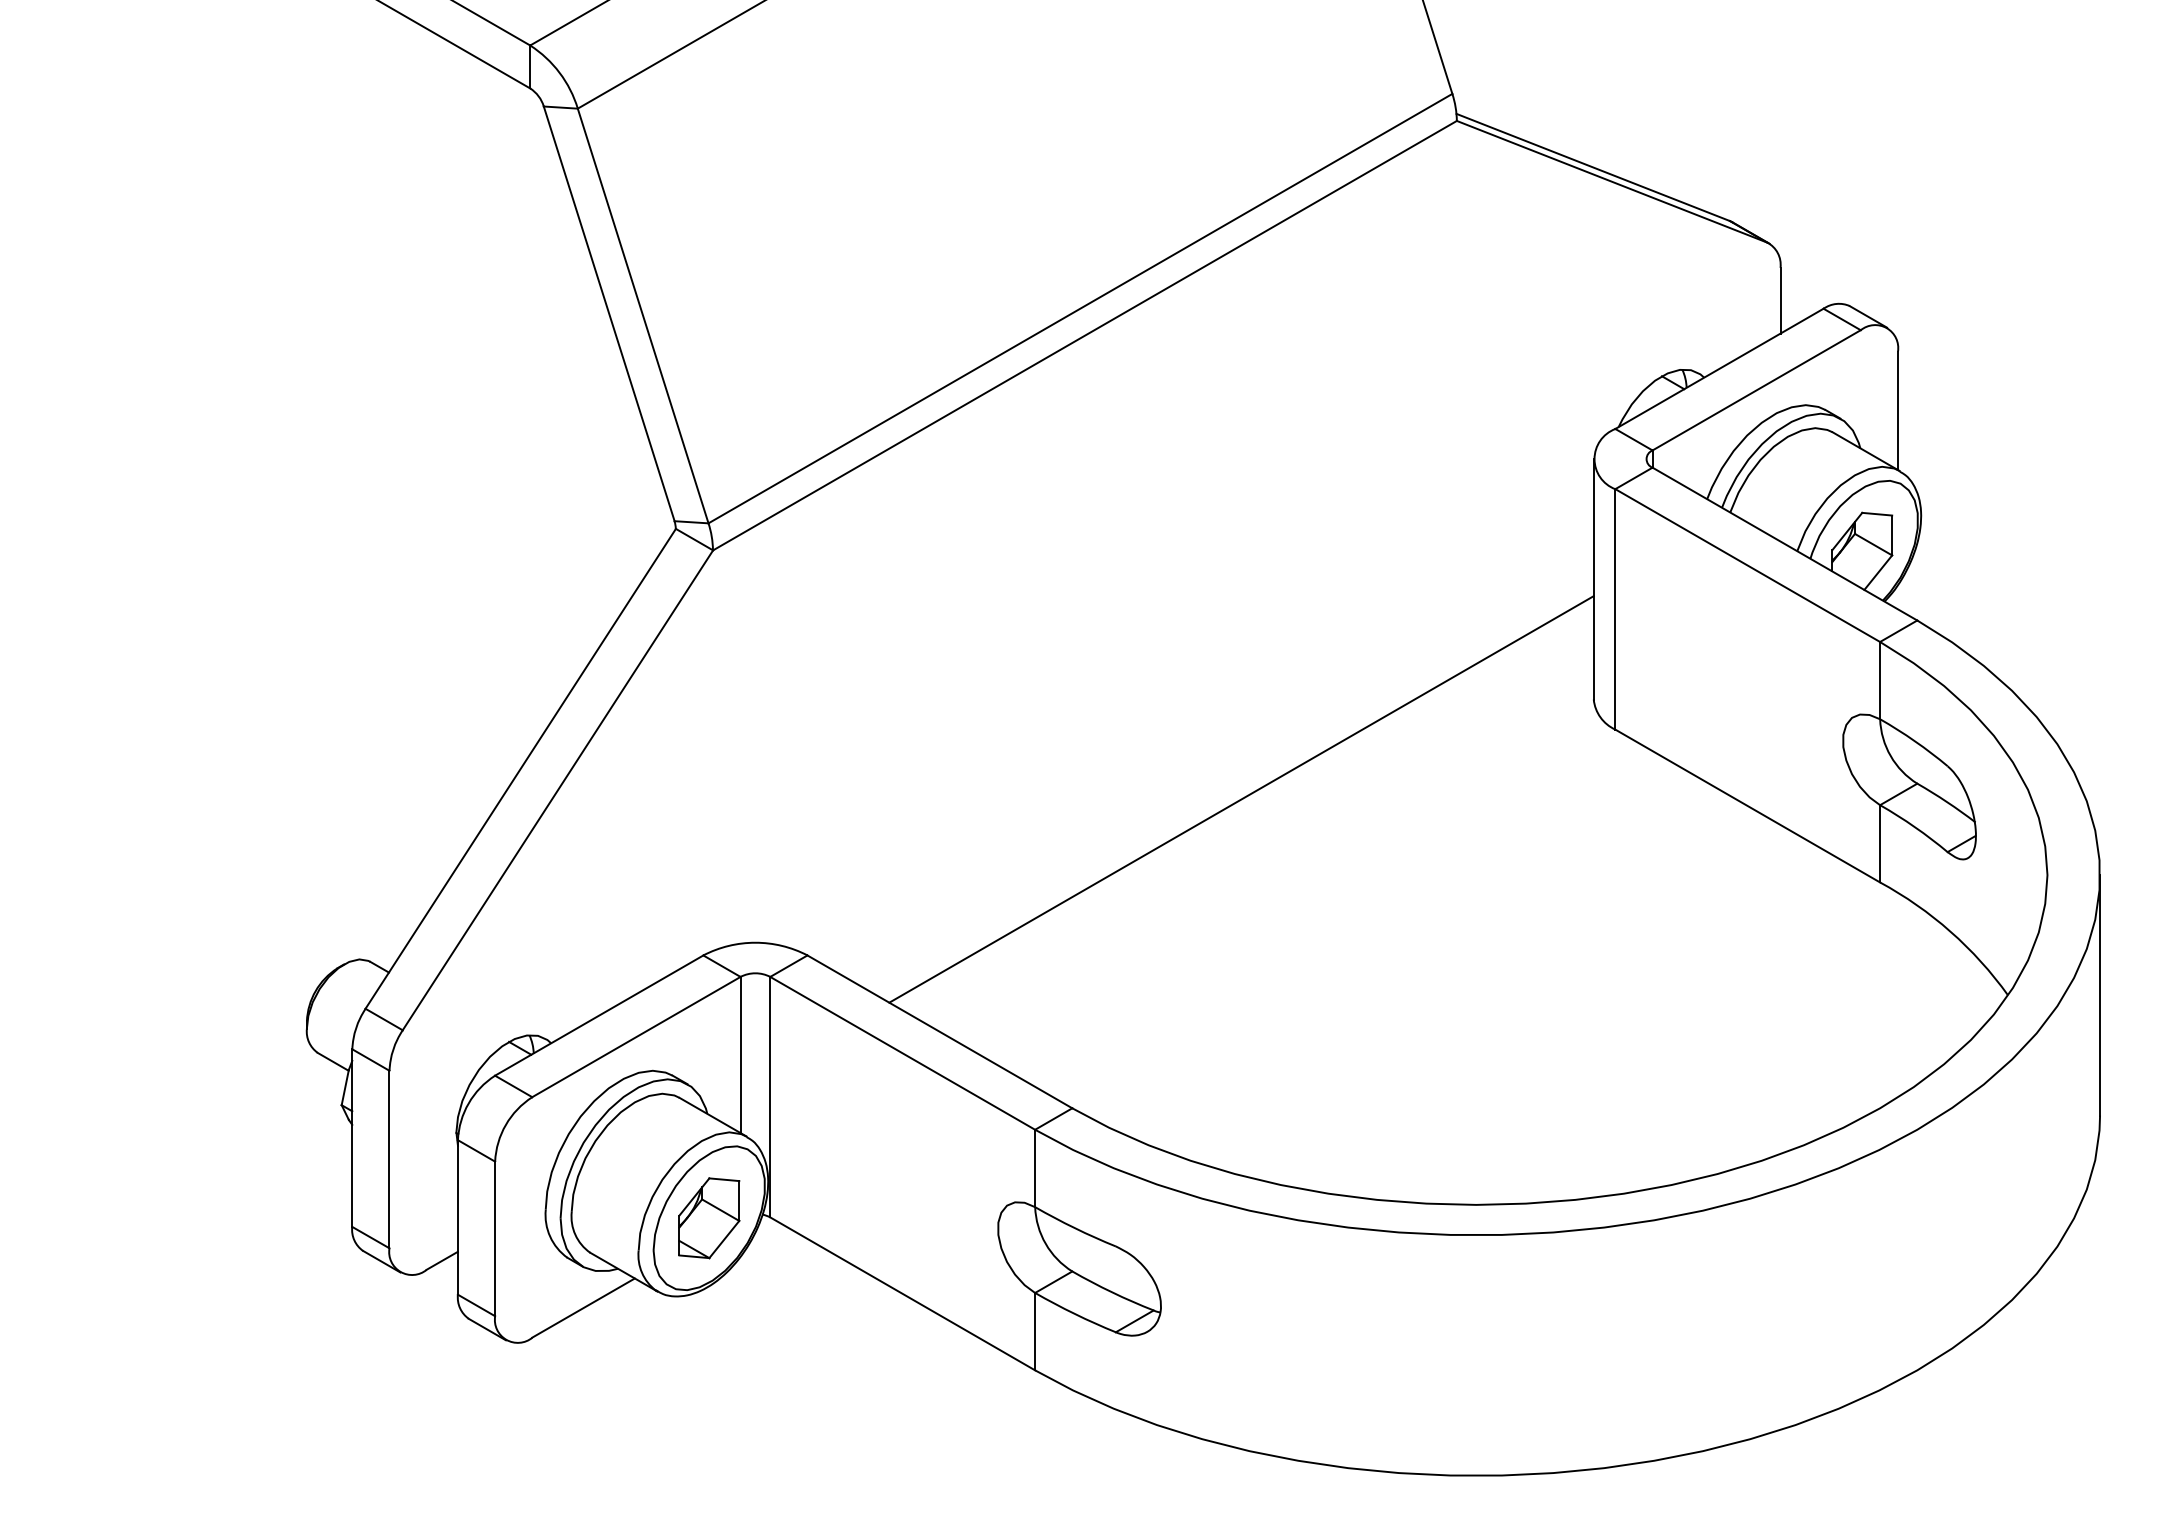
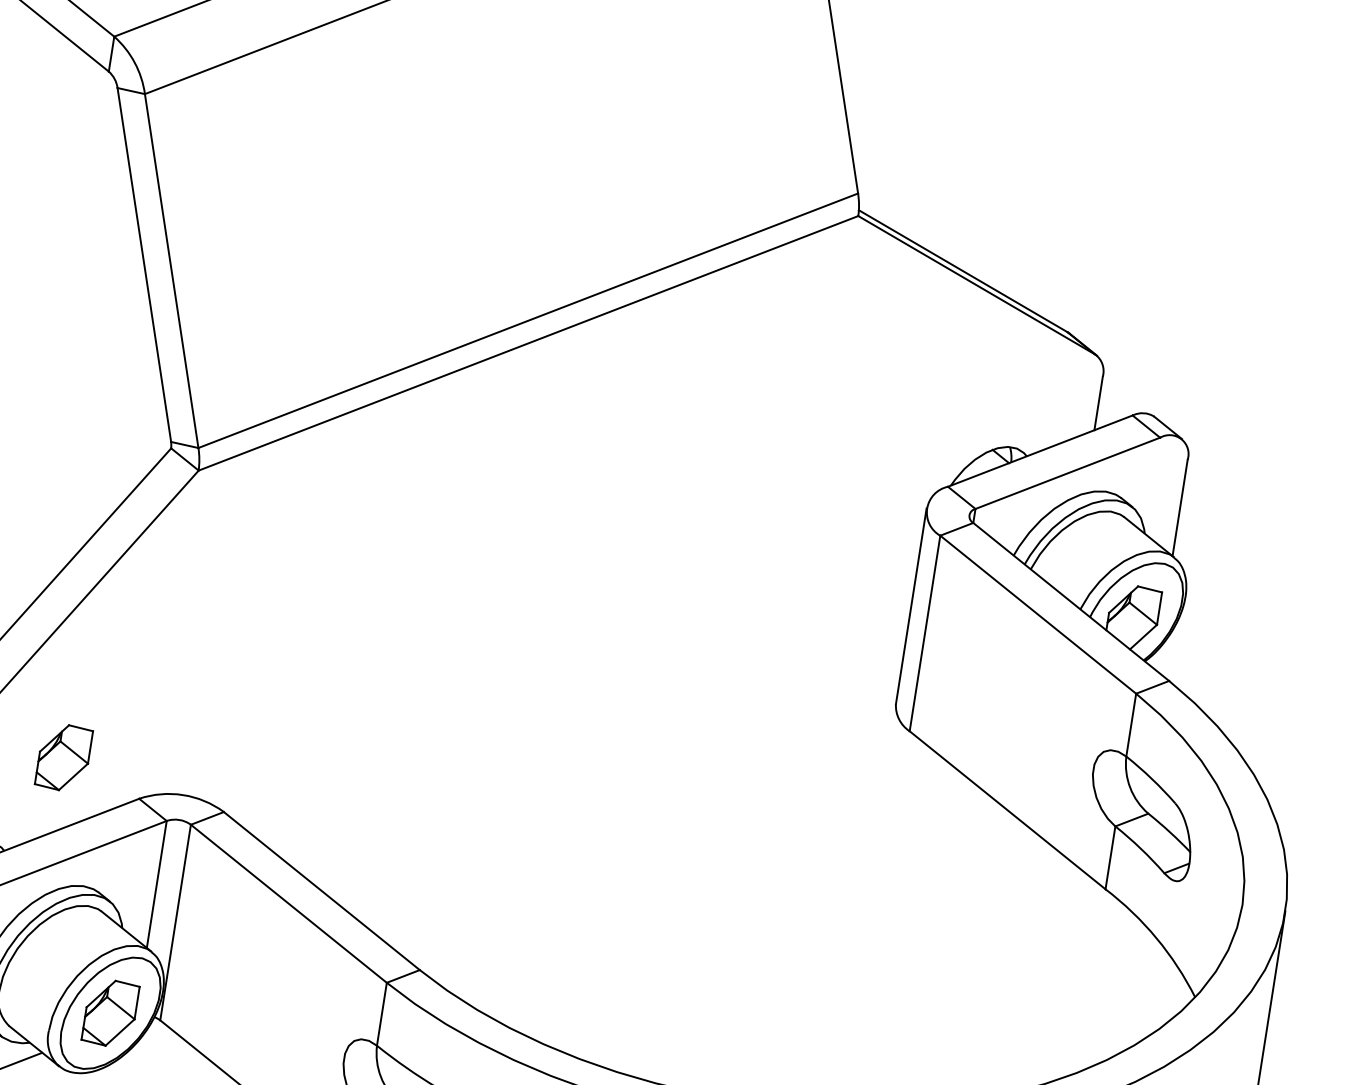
line: (1241, 799) -> (596, 740), removed
part: (605, 920) -> (64, 757), added

